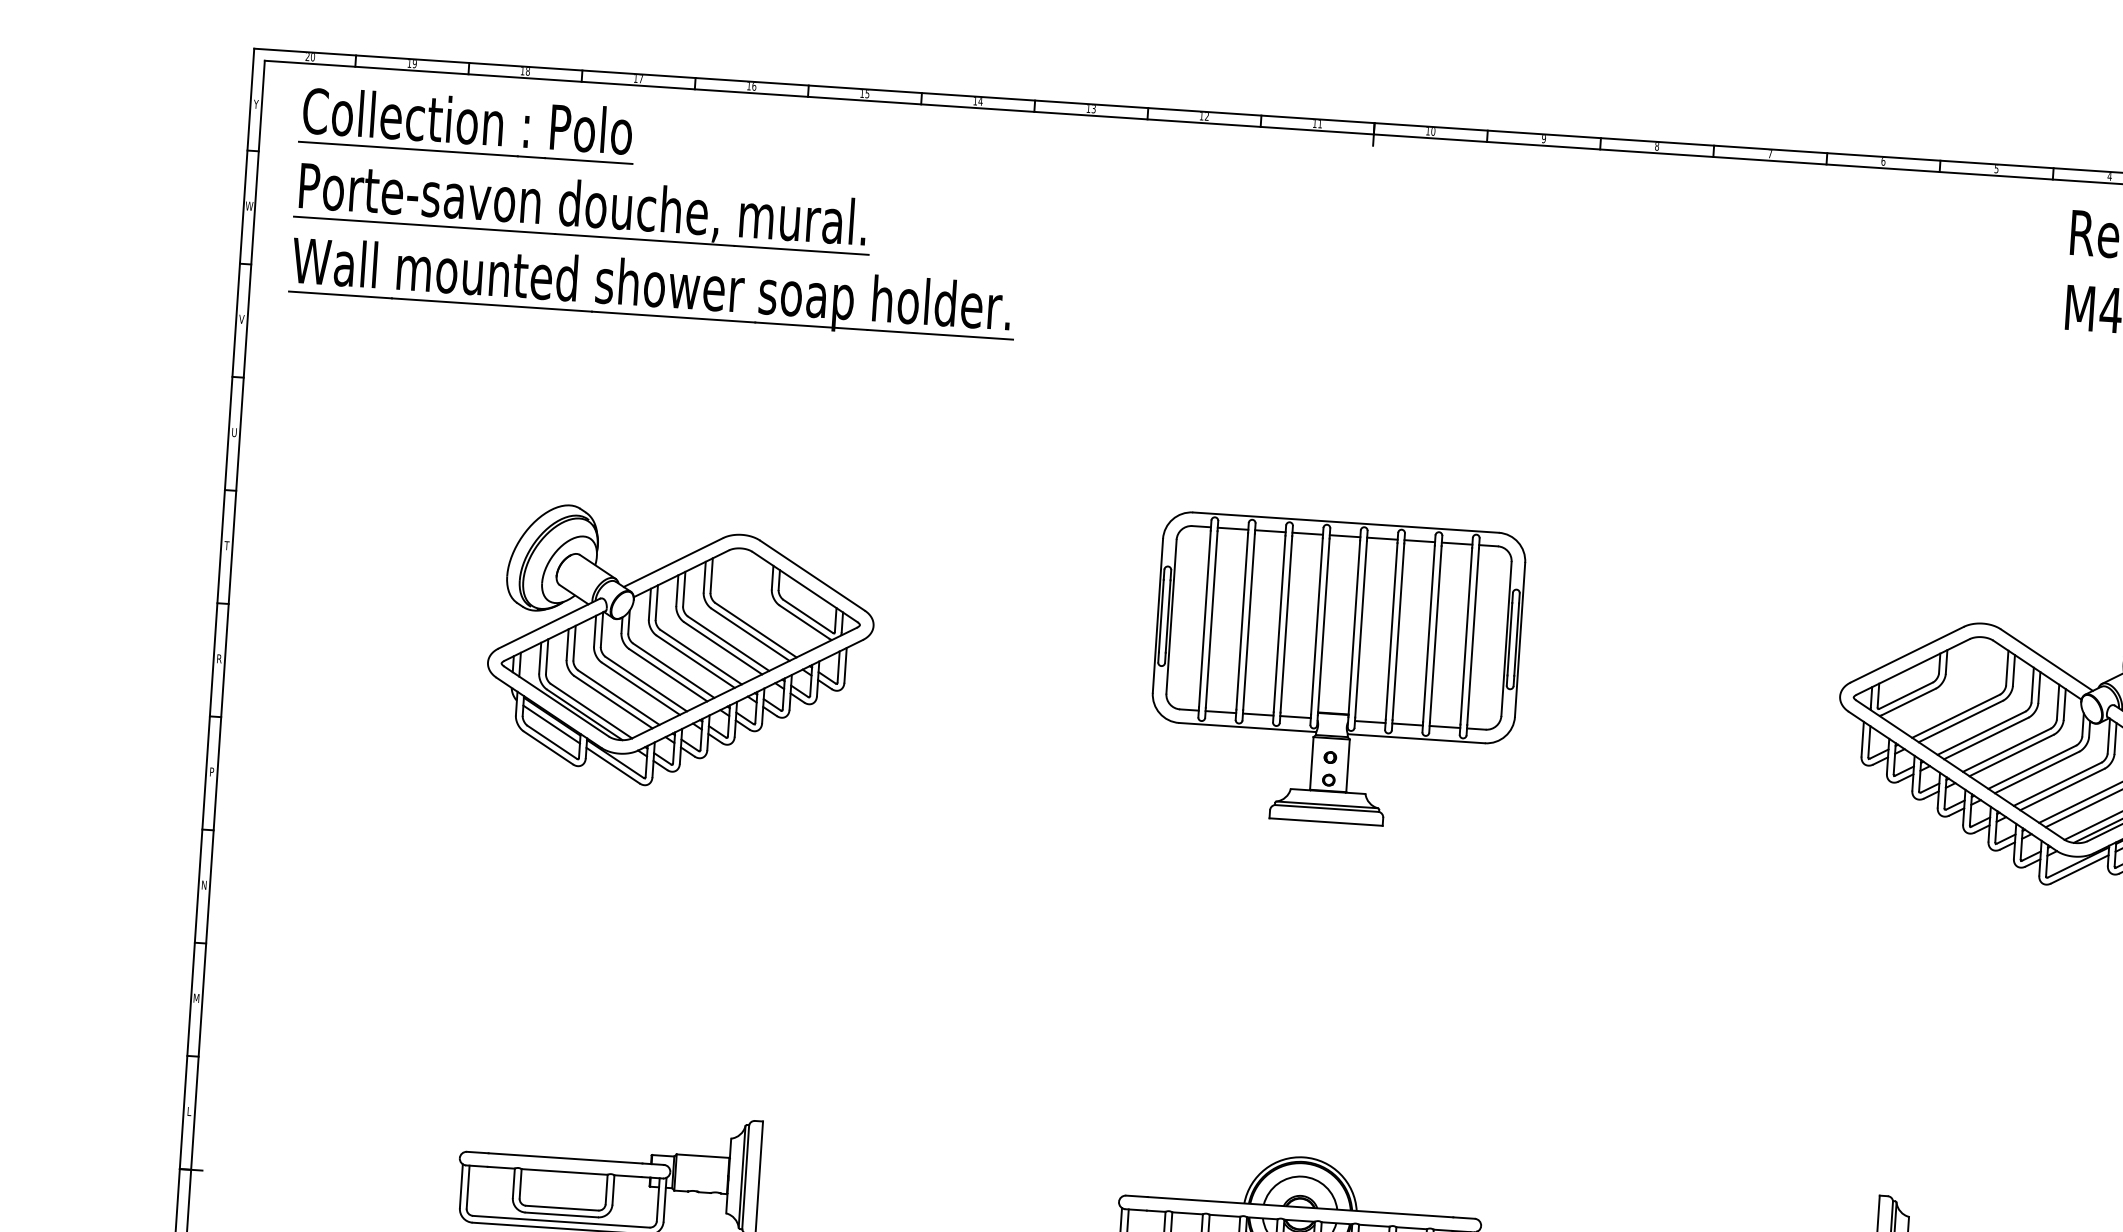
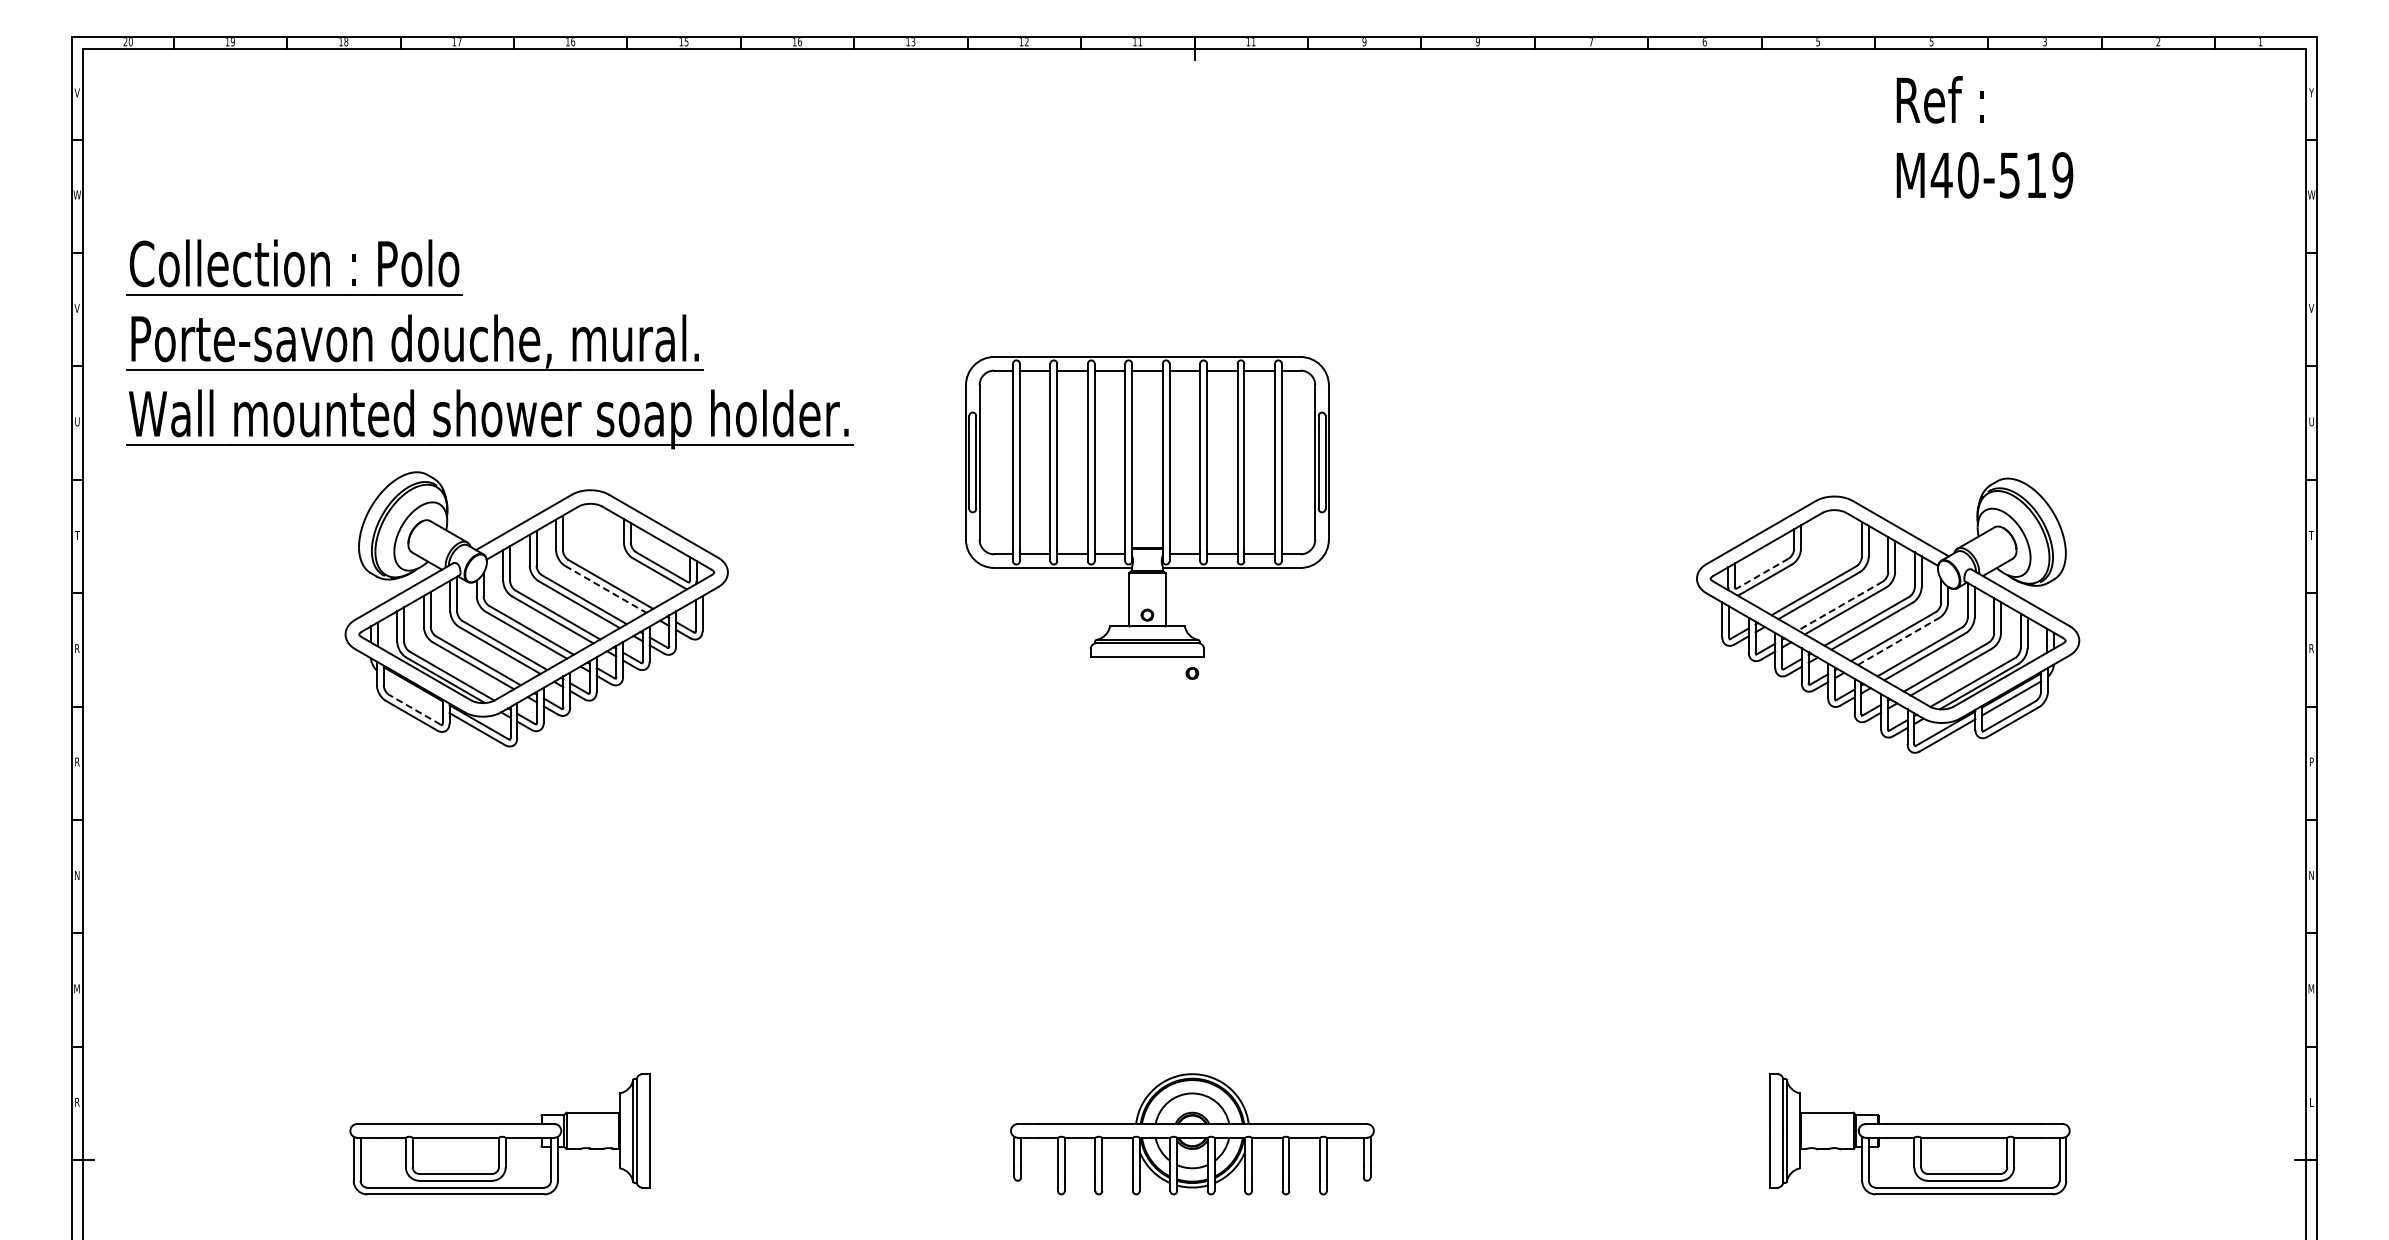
text: (980, 101) -> (799, 42), 14 -> 16
text: (255, 103) -> (76, 92), Y -> V
text: (1433, 132) -> (1253, 42), 10 -> 11
text: (1656, 146) -> (1477, 42), 8 -> 9
text: (2109, 176) -> (1931, 42), 4 -> 5
part: (656, 214) -> (489, 344), moved
line: (750, 634) -> (605, 589), solid -> dashed
part: (1336, 671) -> (1147, 506), moved
line: (1905, 695) -> (1762, 573), solid -> dashed
line: (550, 724) -> (412, 692), removed
line: (1981, 733) -> (1840, 606), solid -> dashed
line: (551, 741) -> (414, 709), solid -> dashed
text: (212, 771) -> (77, 761), P -> R
line: (2037, 772) -> (1898, 641), solid -> dashed
text: (189, 1110) -> (77, 1101), L -> R

